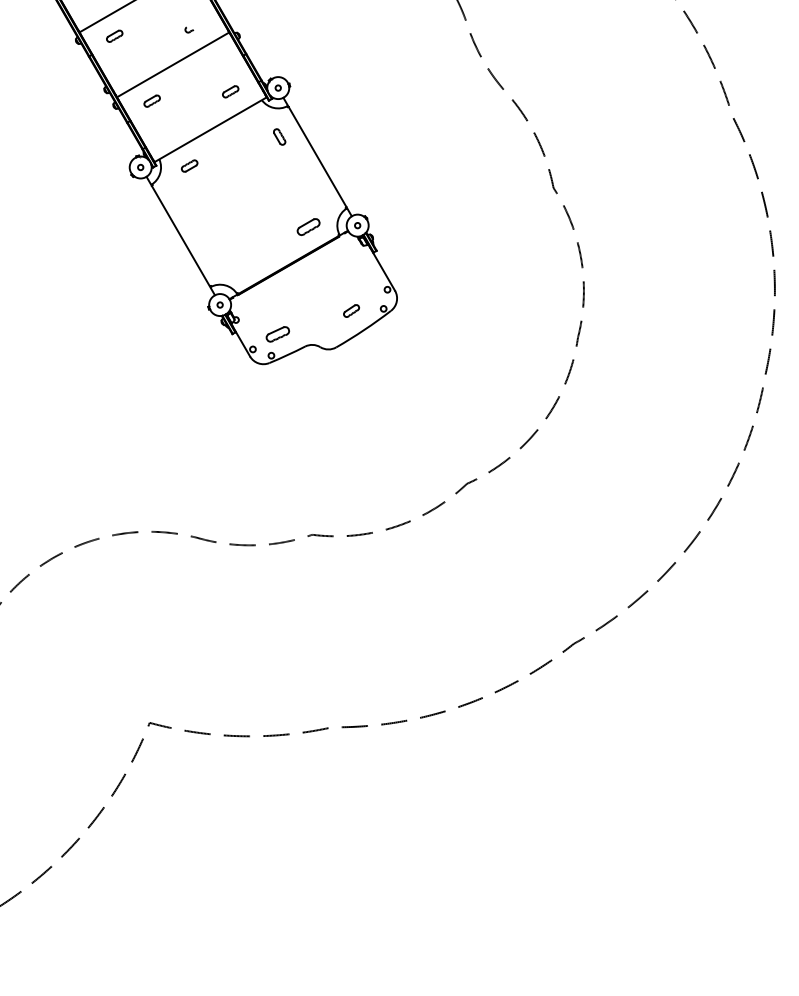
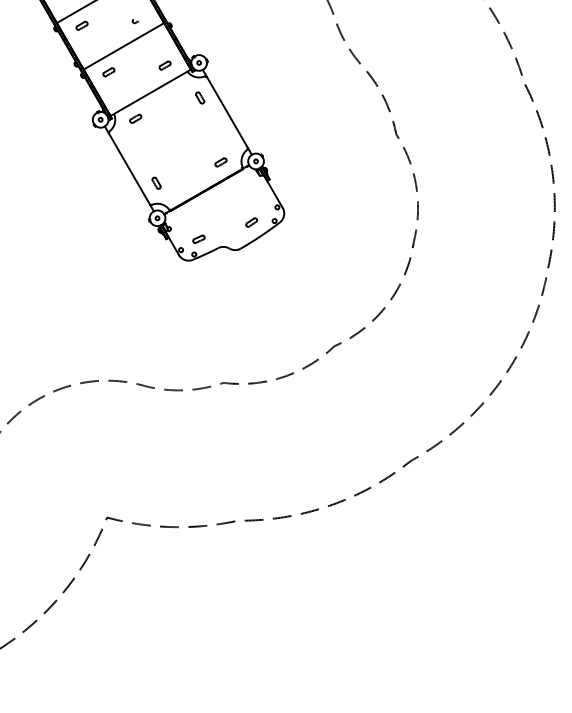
part: (308, 226) -> (220, 162), size x0.71
part: (218, 255) -> (156, 182), added
part: (277, 334) -> (198, 239), size x0.71

